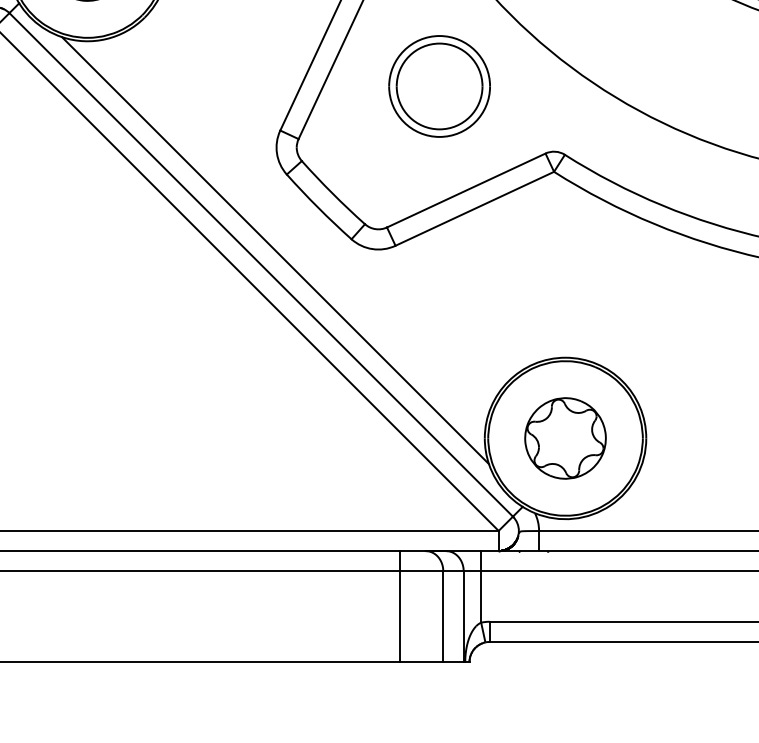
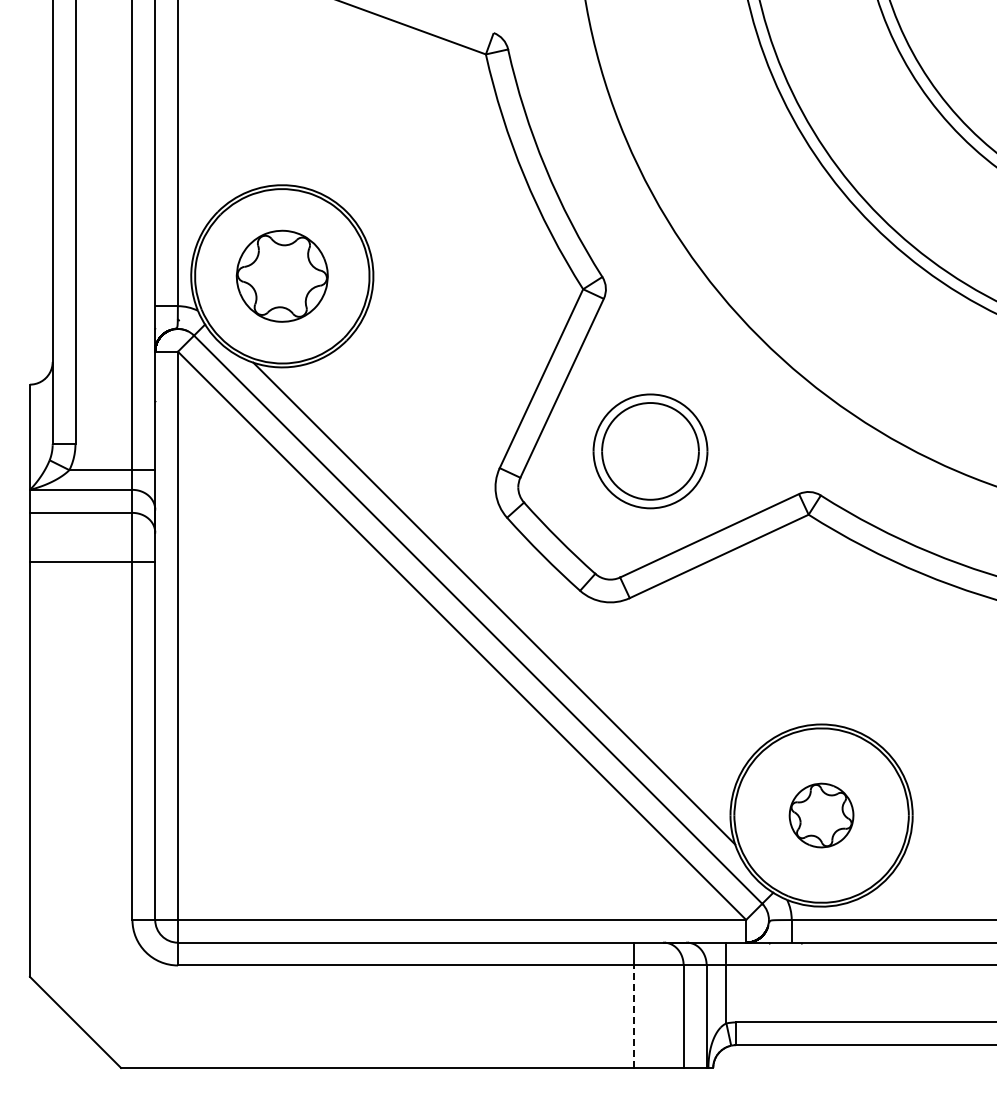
part: (439, 86) -> (650, 451), moved
part: (565, 438) -> (821, 815), size x0.7
line: (399, 616) -> (634, 1016), solid -> dashed

